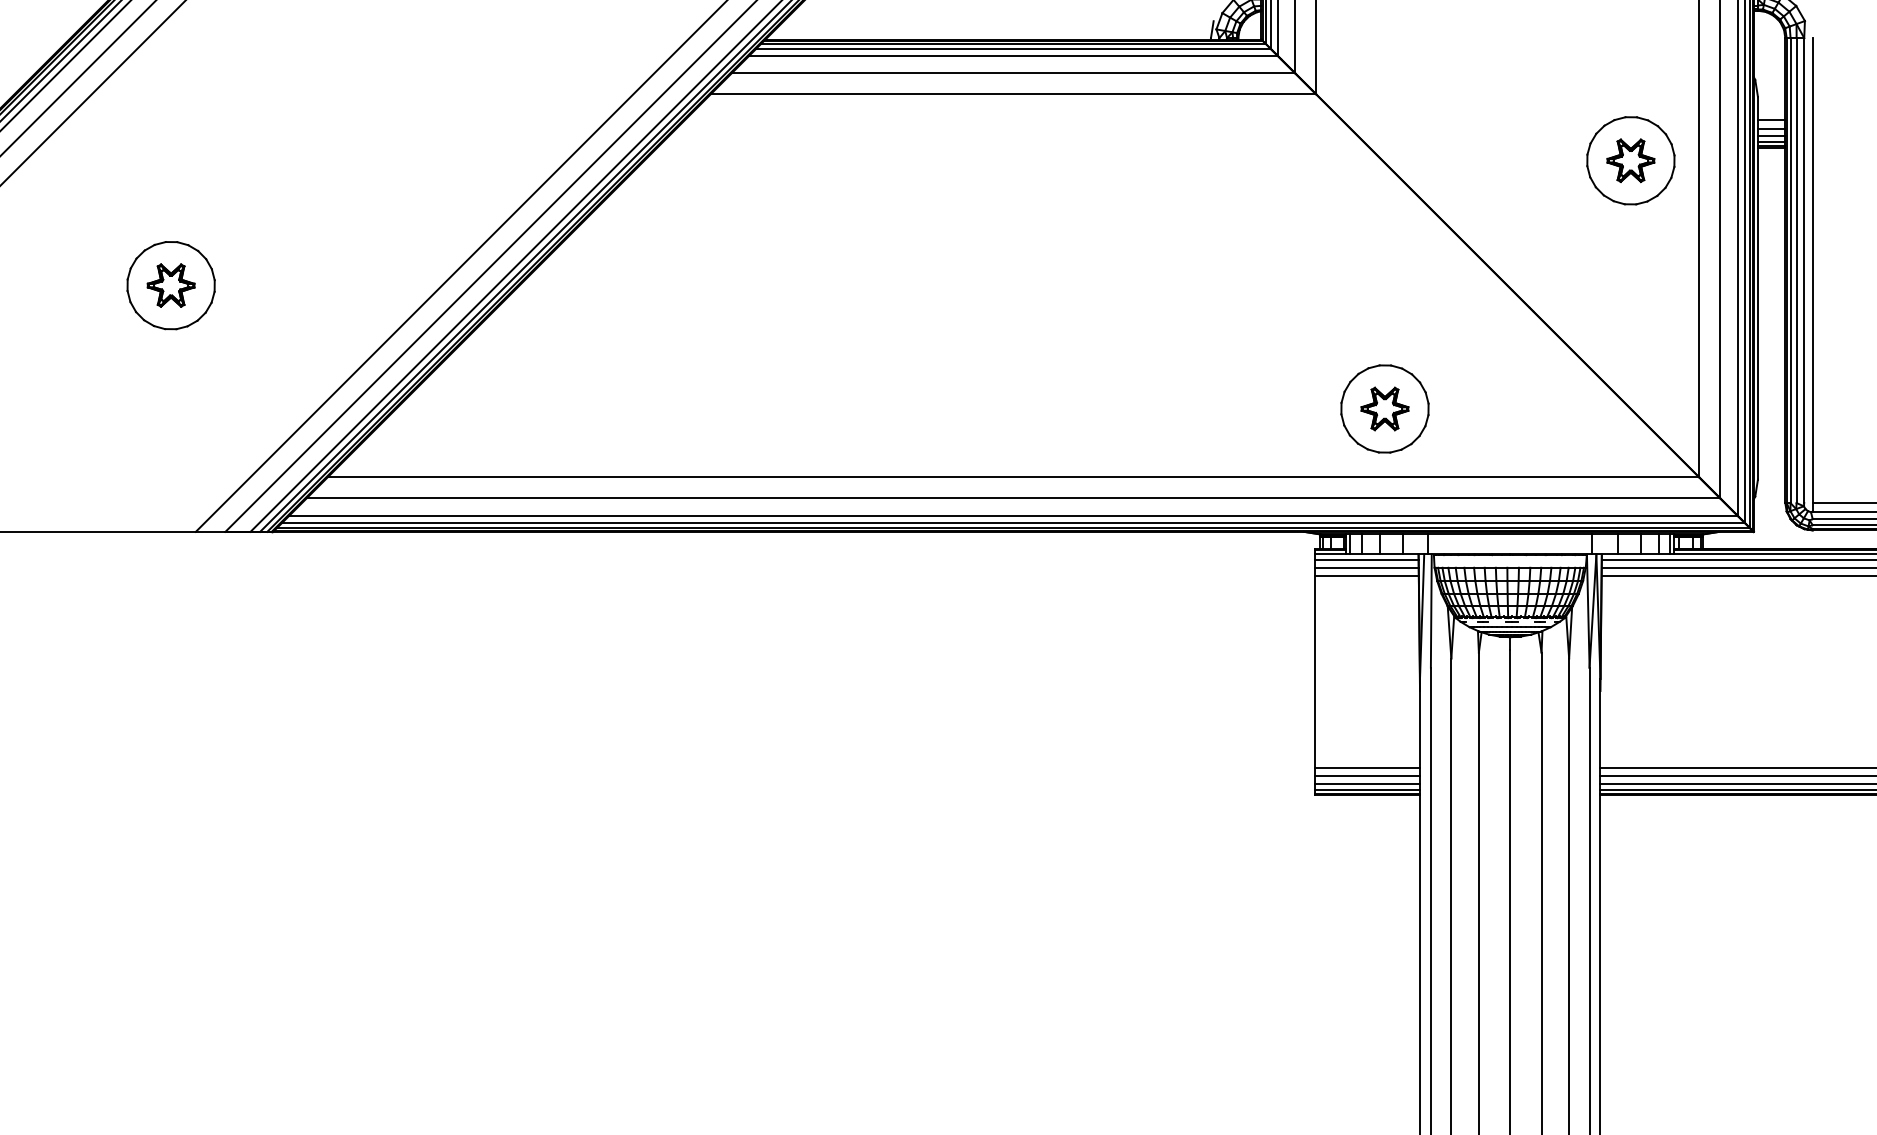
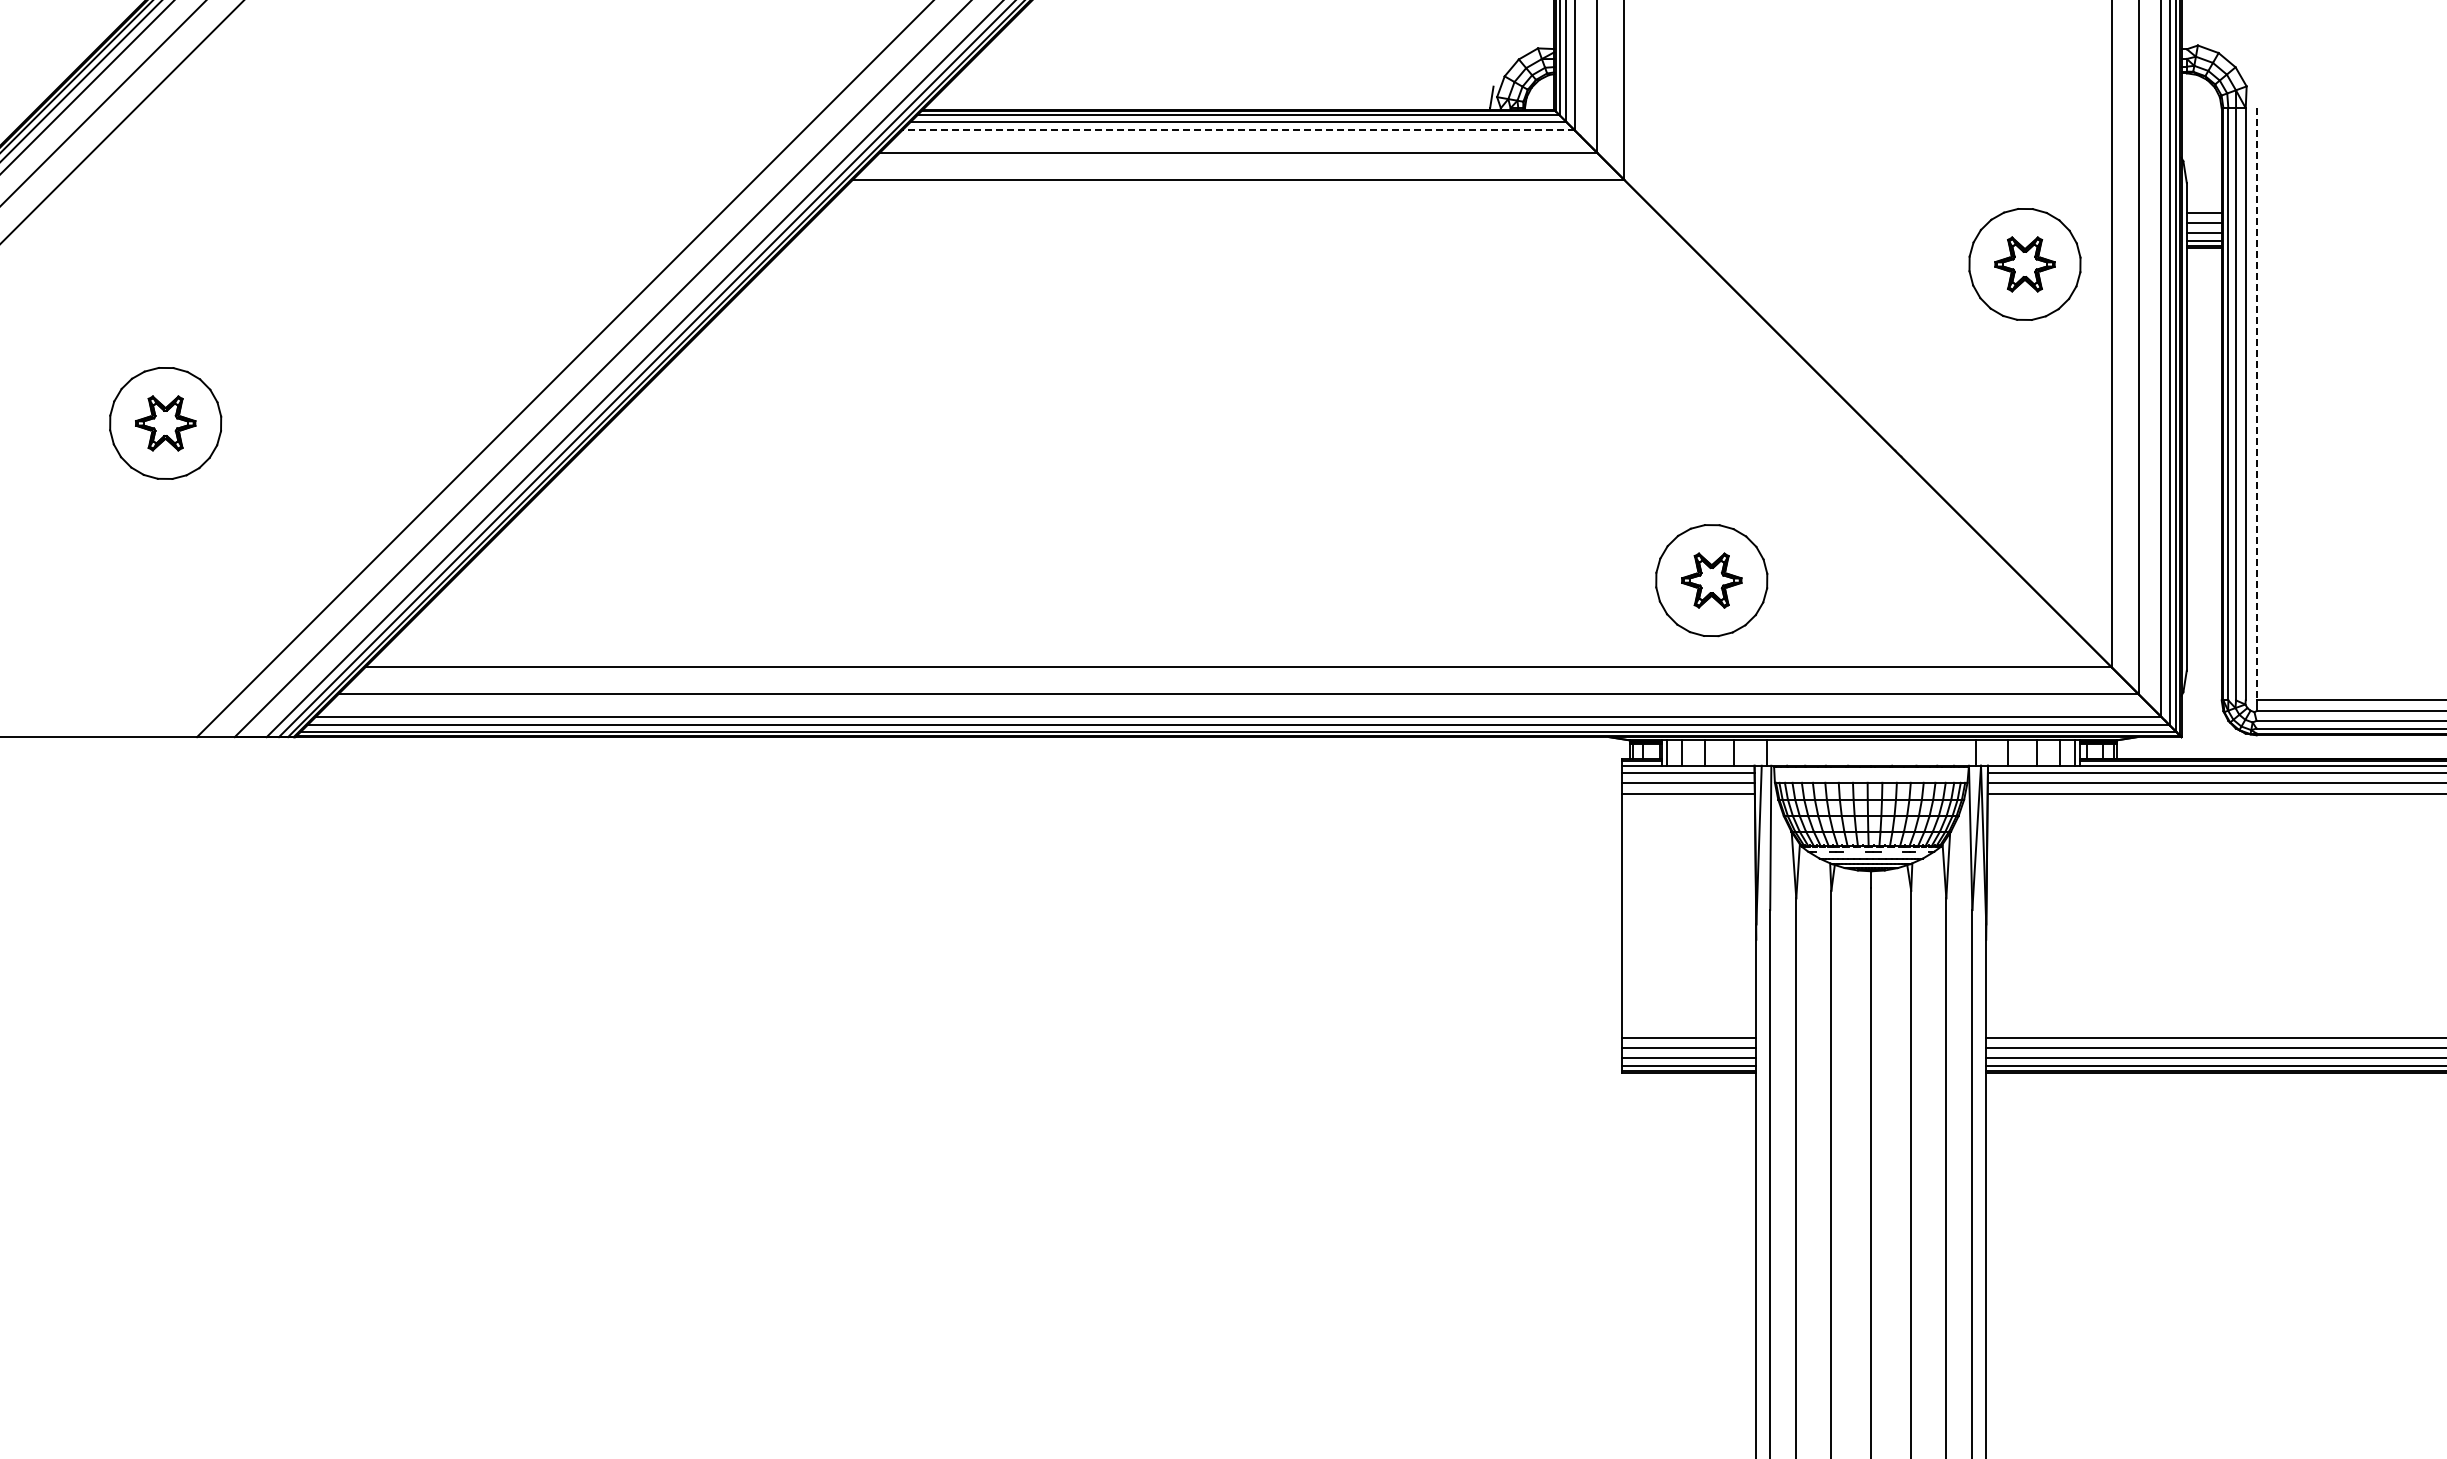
line: (1013, 55) -> (1238, 130), solid -> dashed
line: (1812, 270) -> (2256, 404), solid -> dashed

